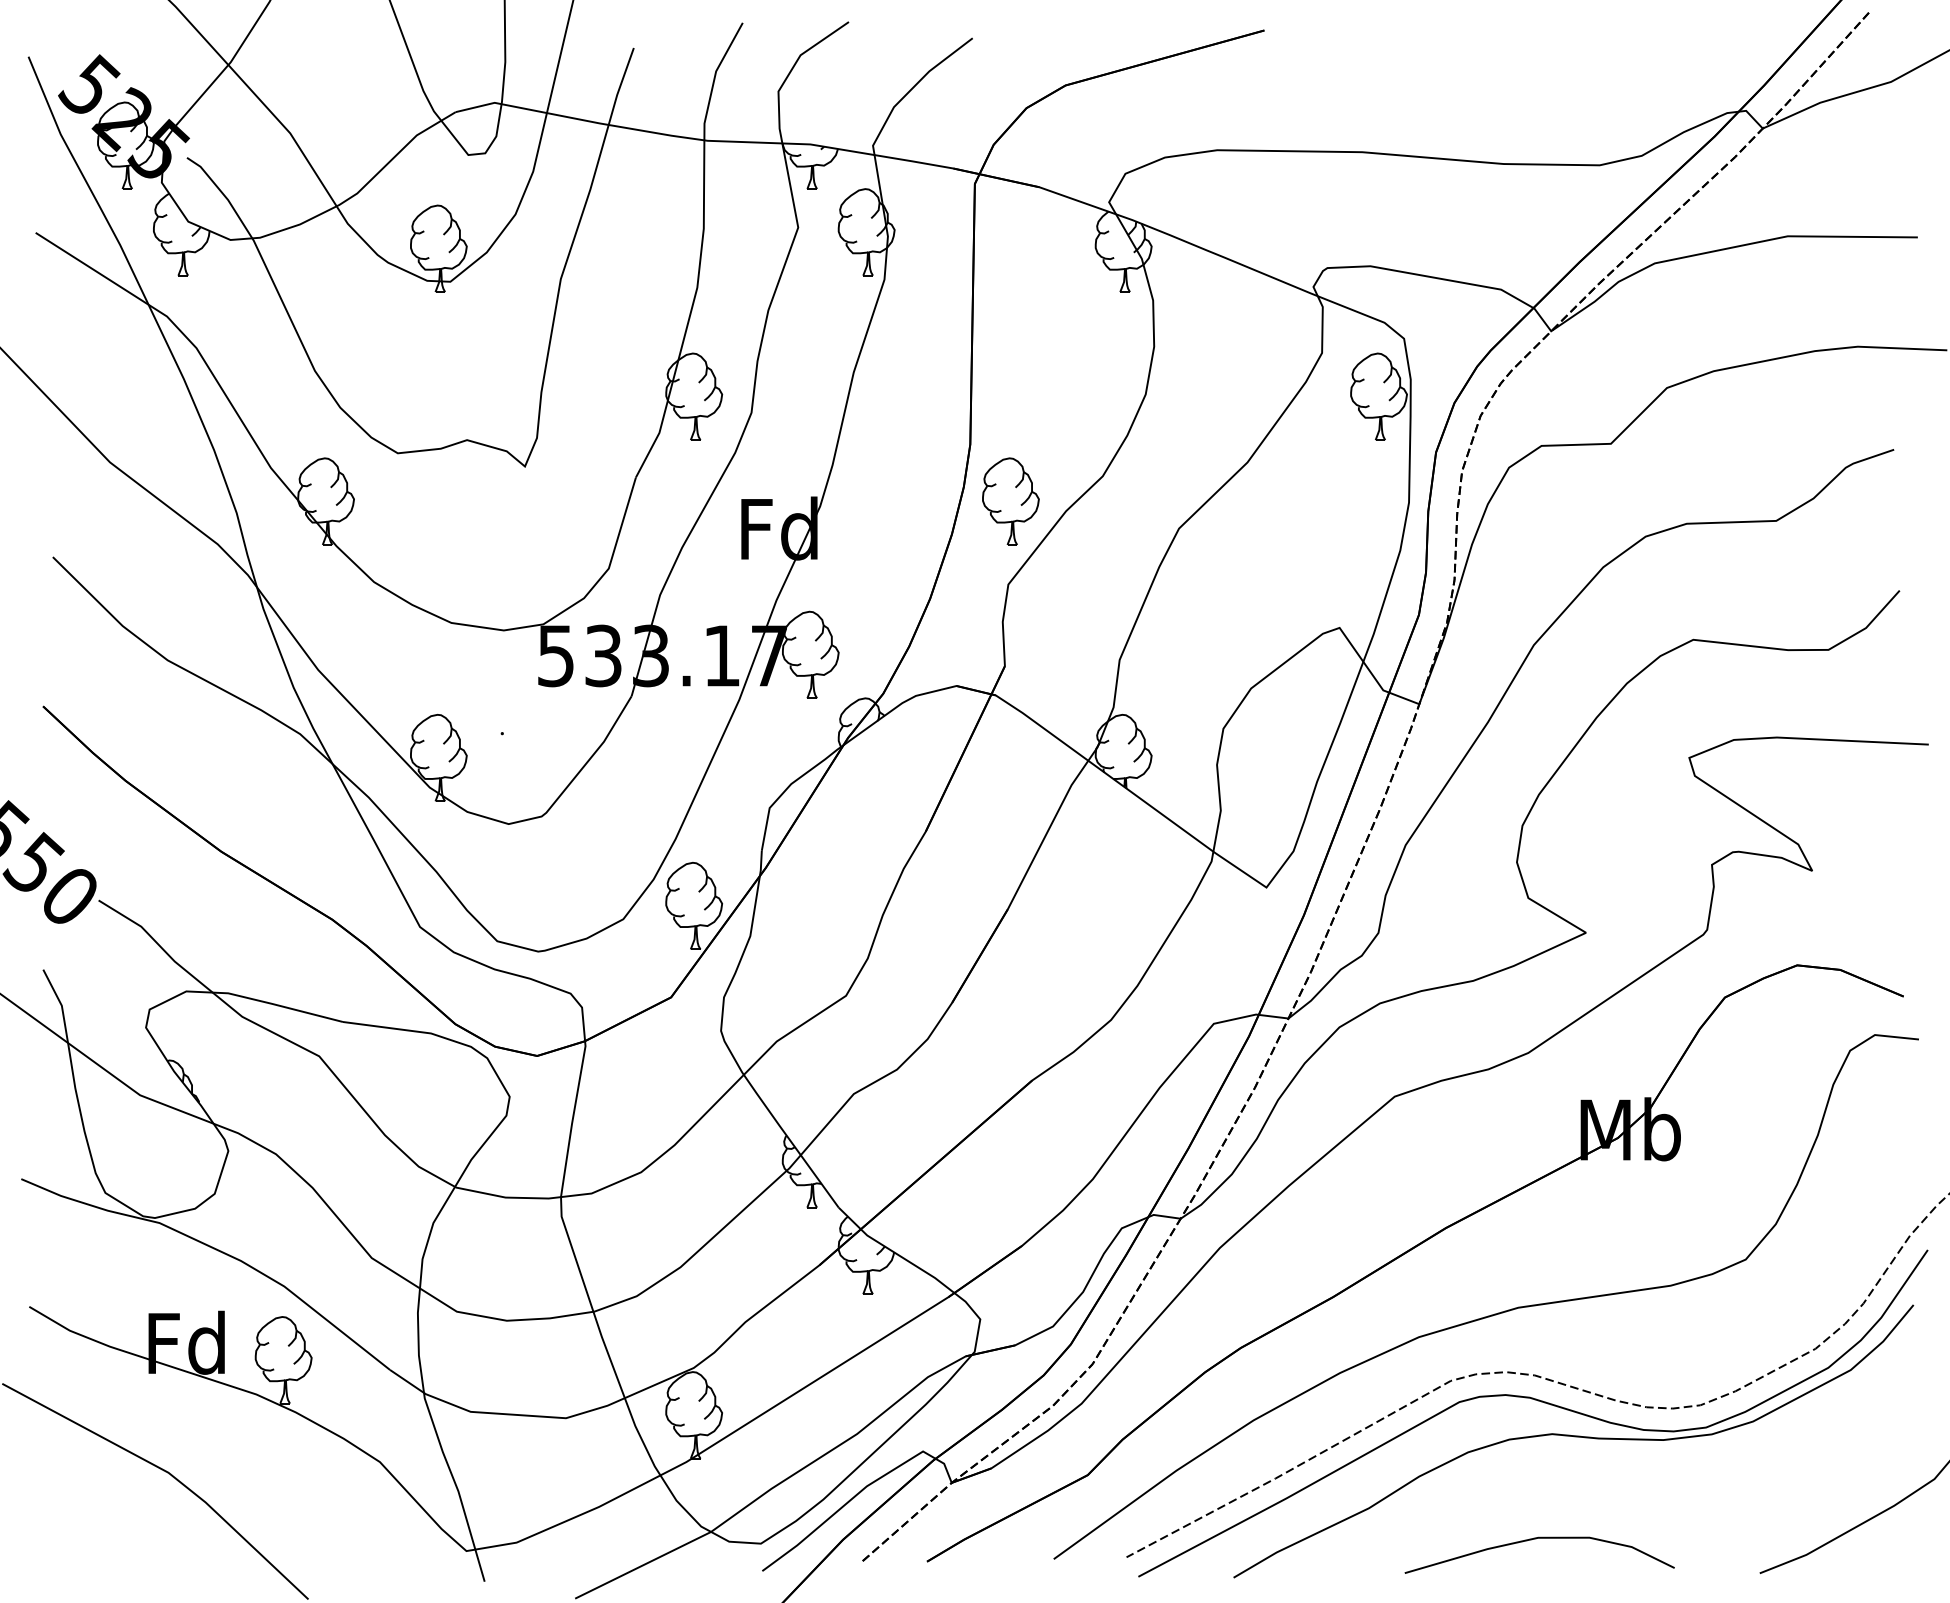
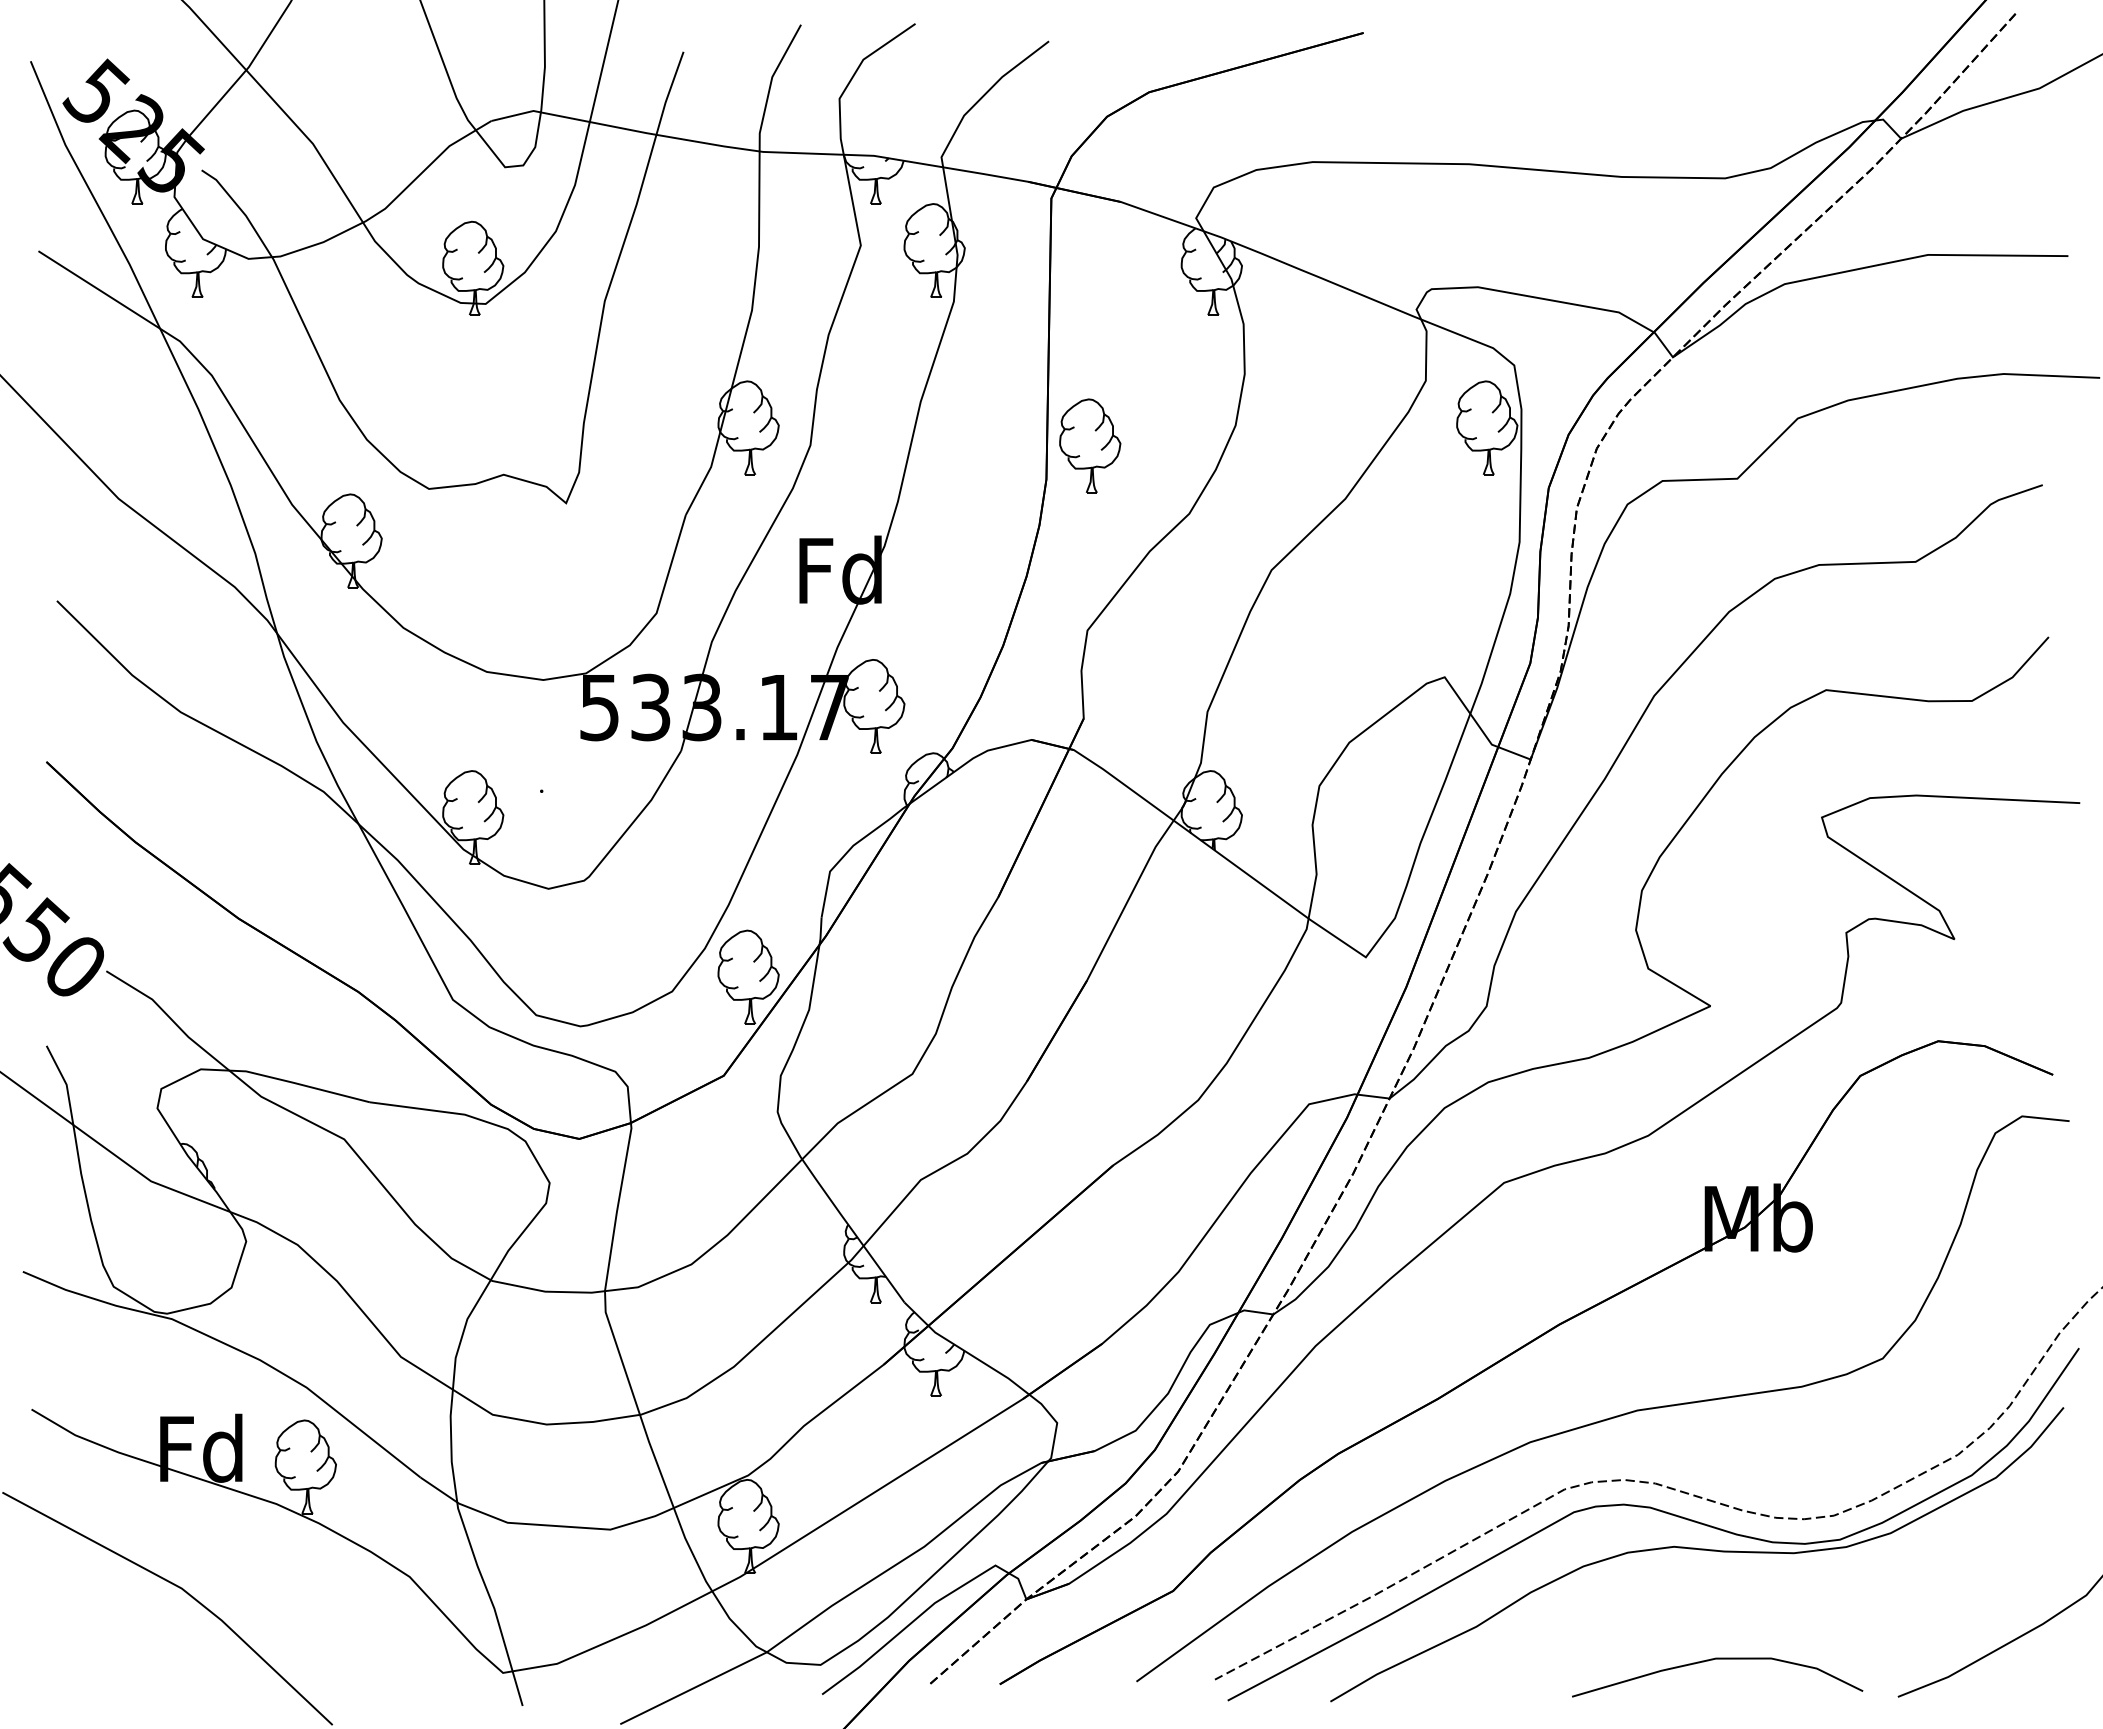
part: (1011, 501) -> (1090, 445), moved
curve: (1535, 1539) -> (1713, 1660), moved

